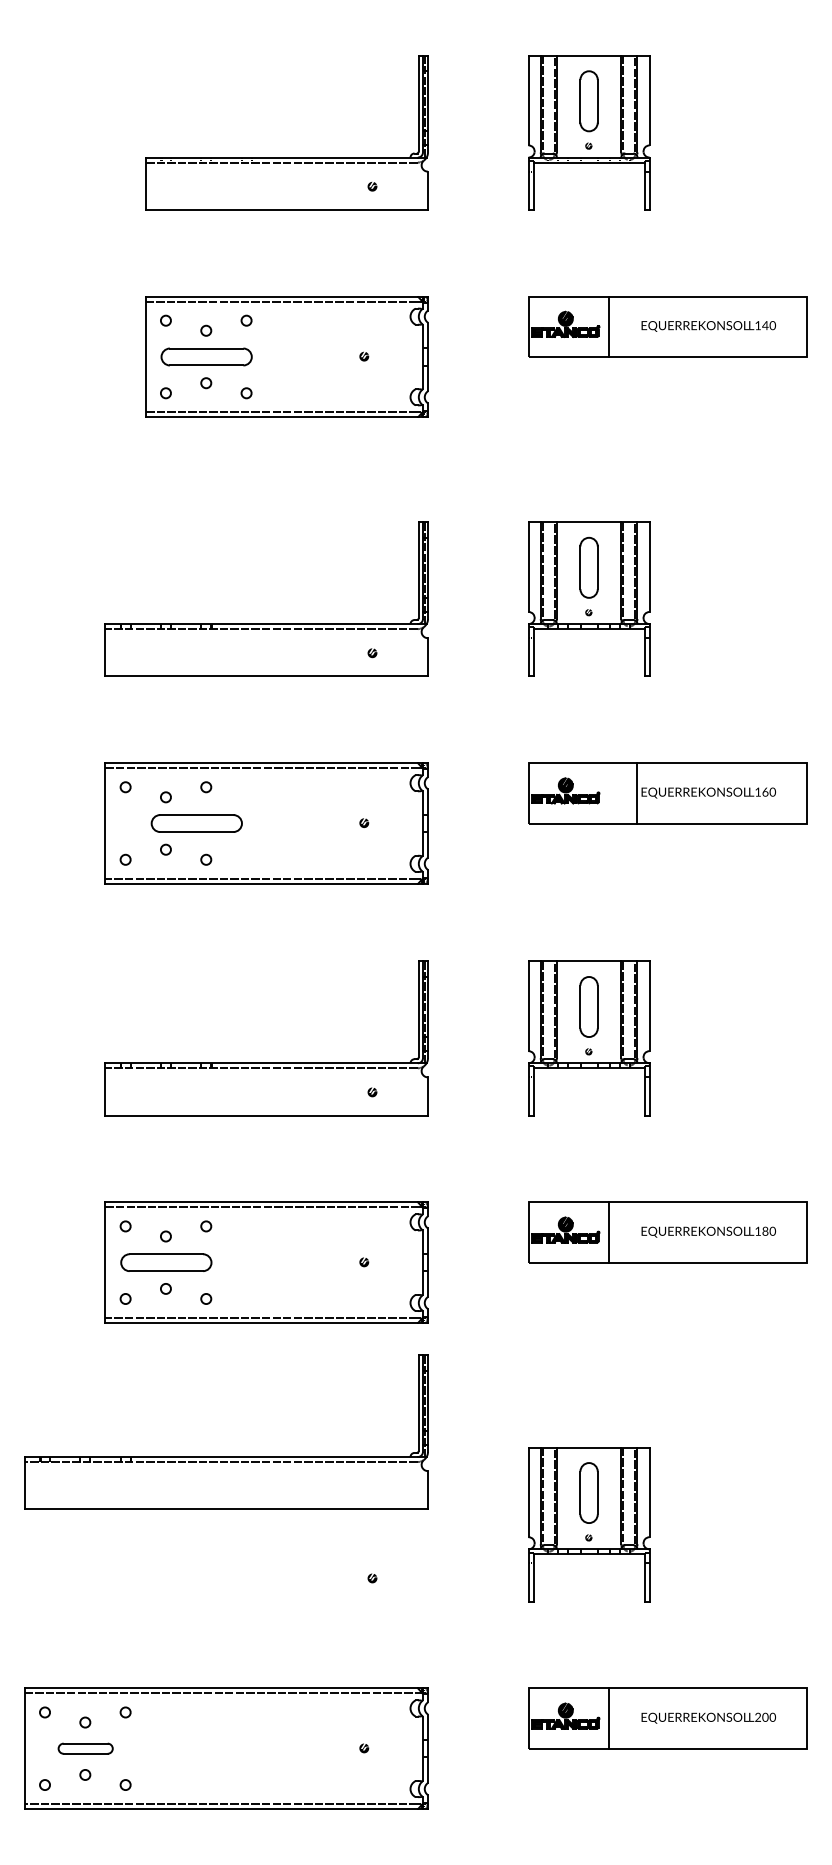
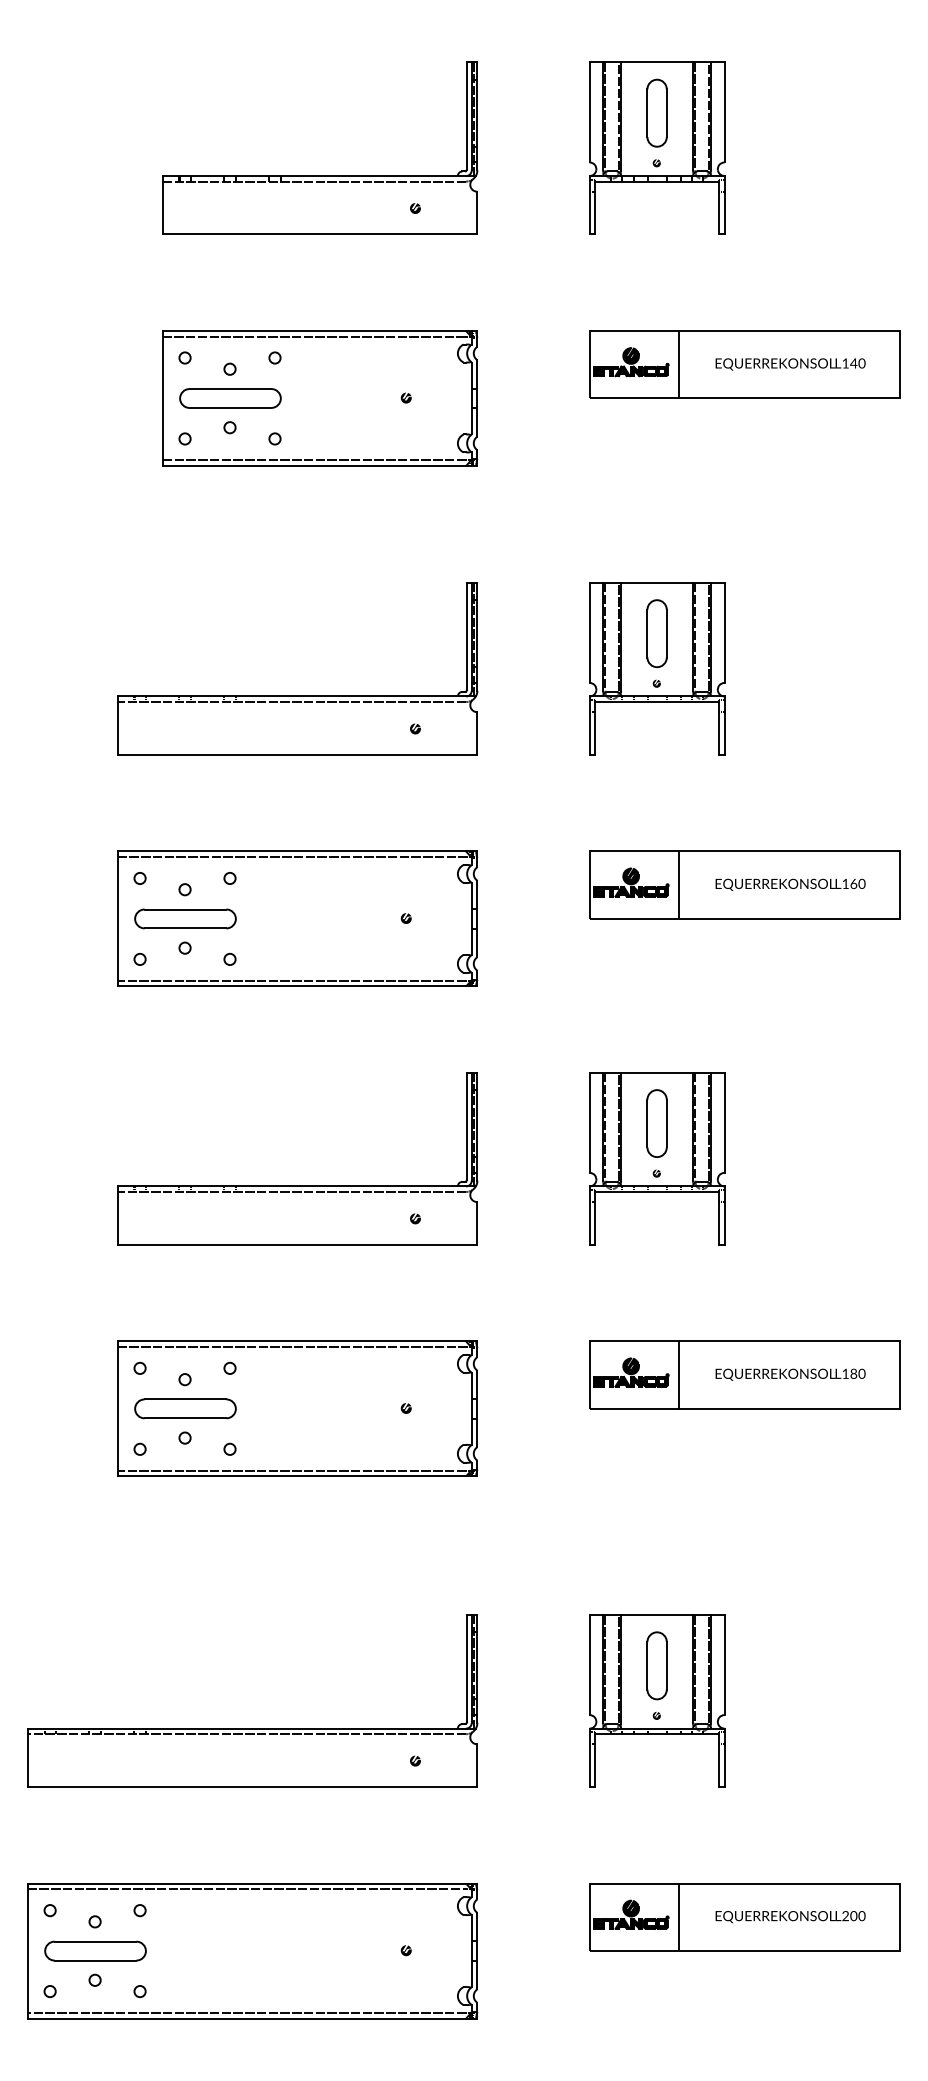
line: (636, 792) -> (679, 884), moved
part: (196, 823) -> (185, 918), moved
part: (226, 1456) -> (252, 1728), moved
part: (85, 1748) -> (95, 1950), size x1.67

